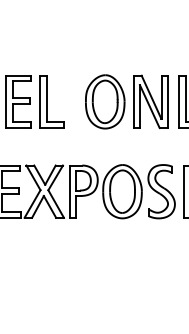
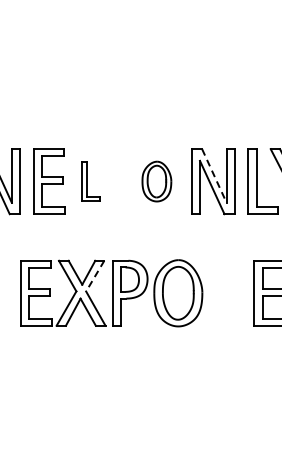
line: (151, 97) -> (214, 176), solid -> dashed
part: (51, 101) -> (90, 181), size x0.6
part: (104, 101) -> (156, 181), size x0.6
line: (55, 178) -> (95, 276), solid -> dashed
part: (161, 191) -> (226, 293), removed

